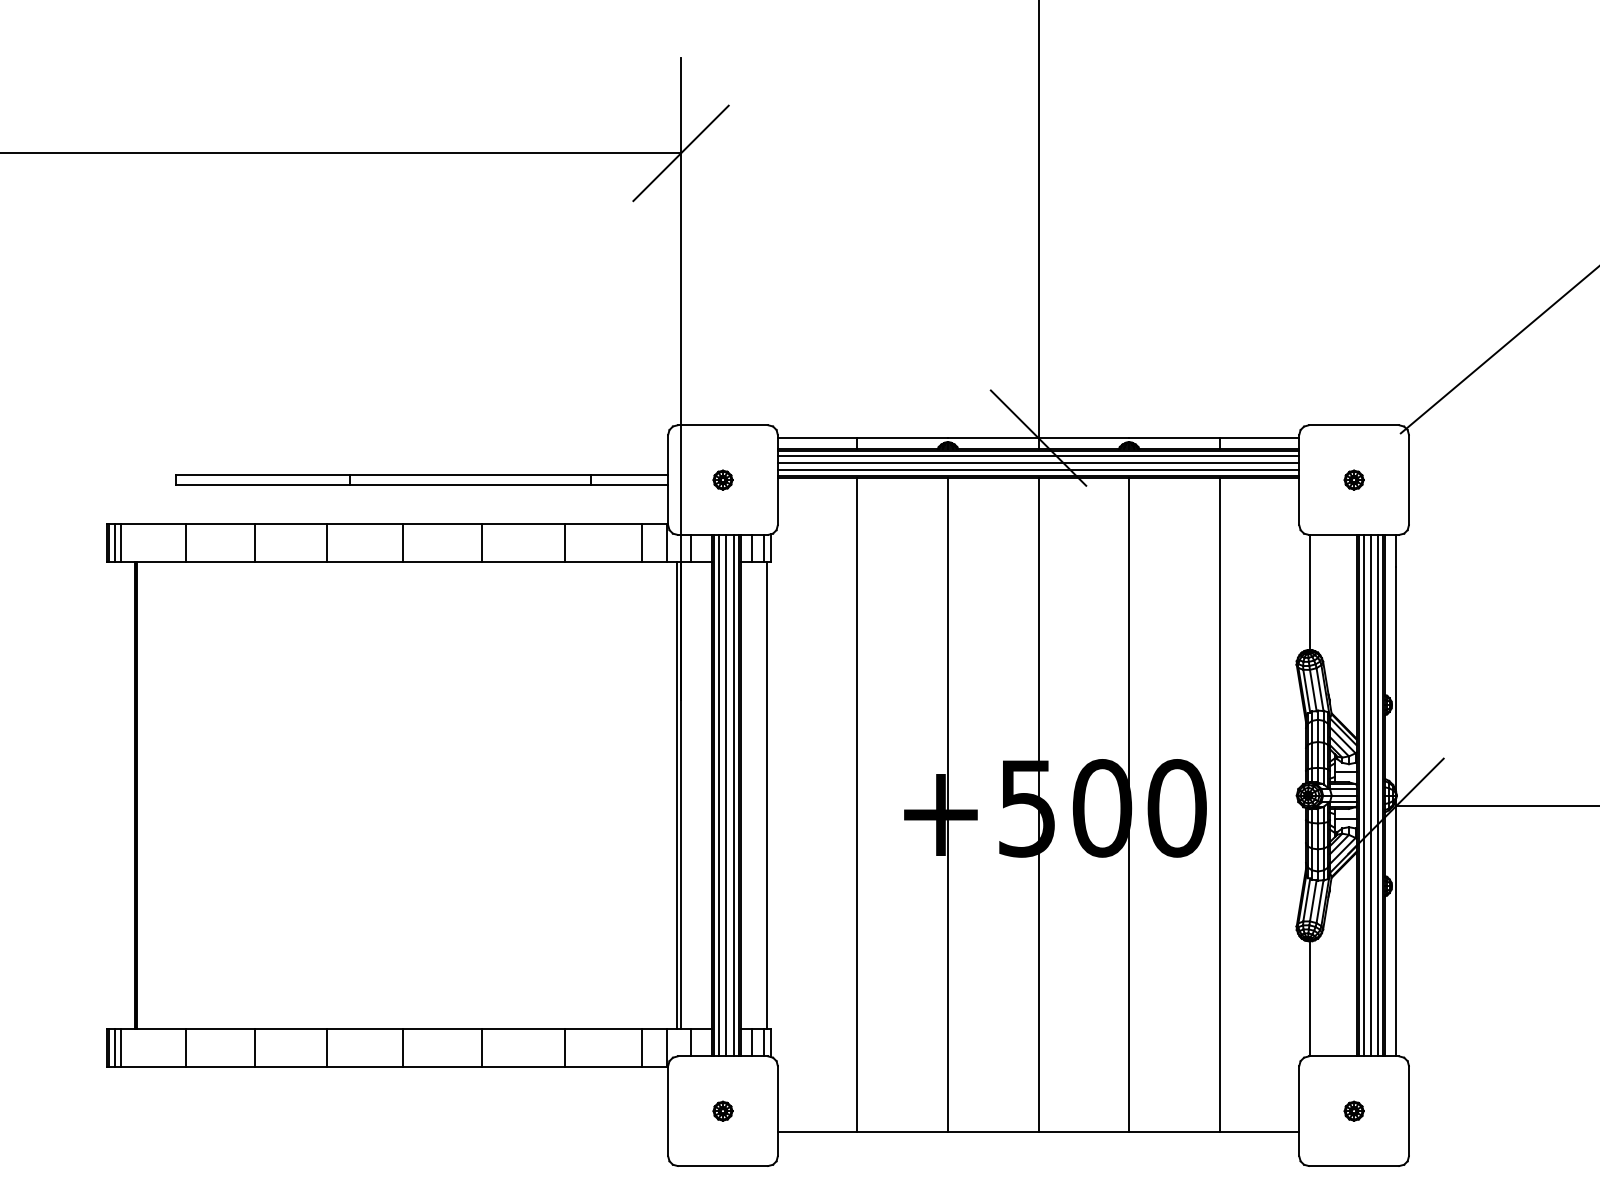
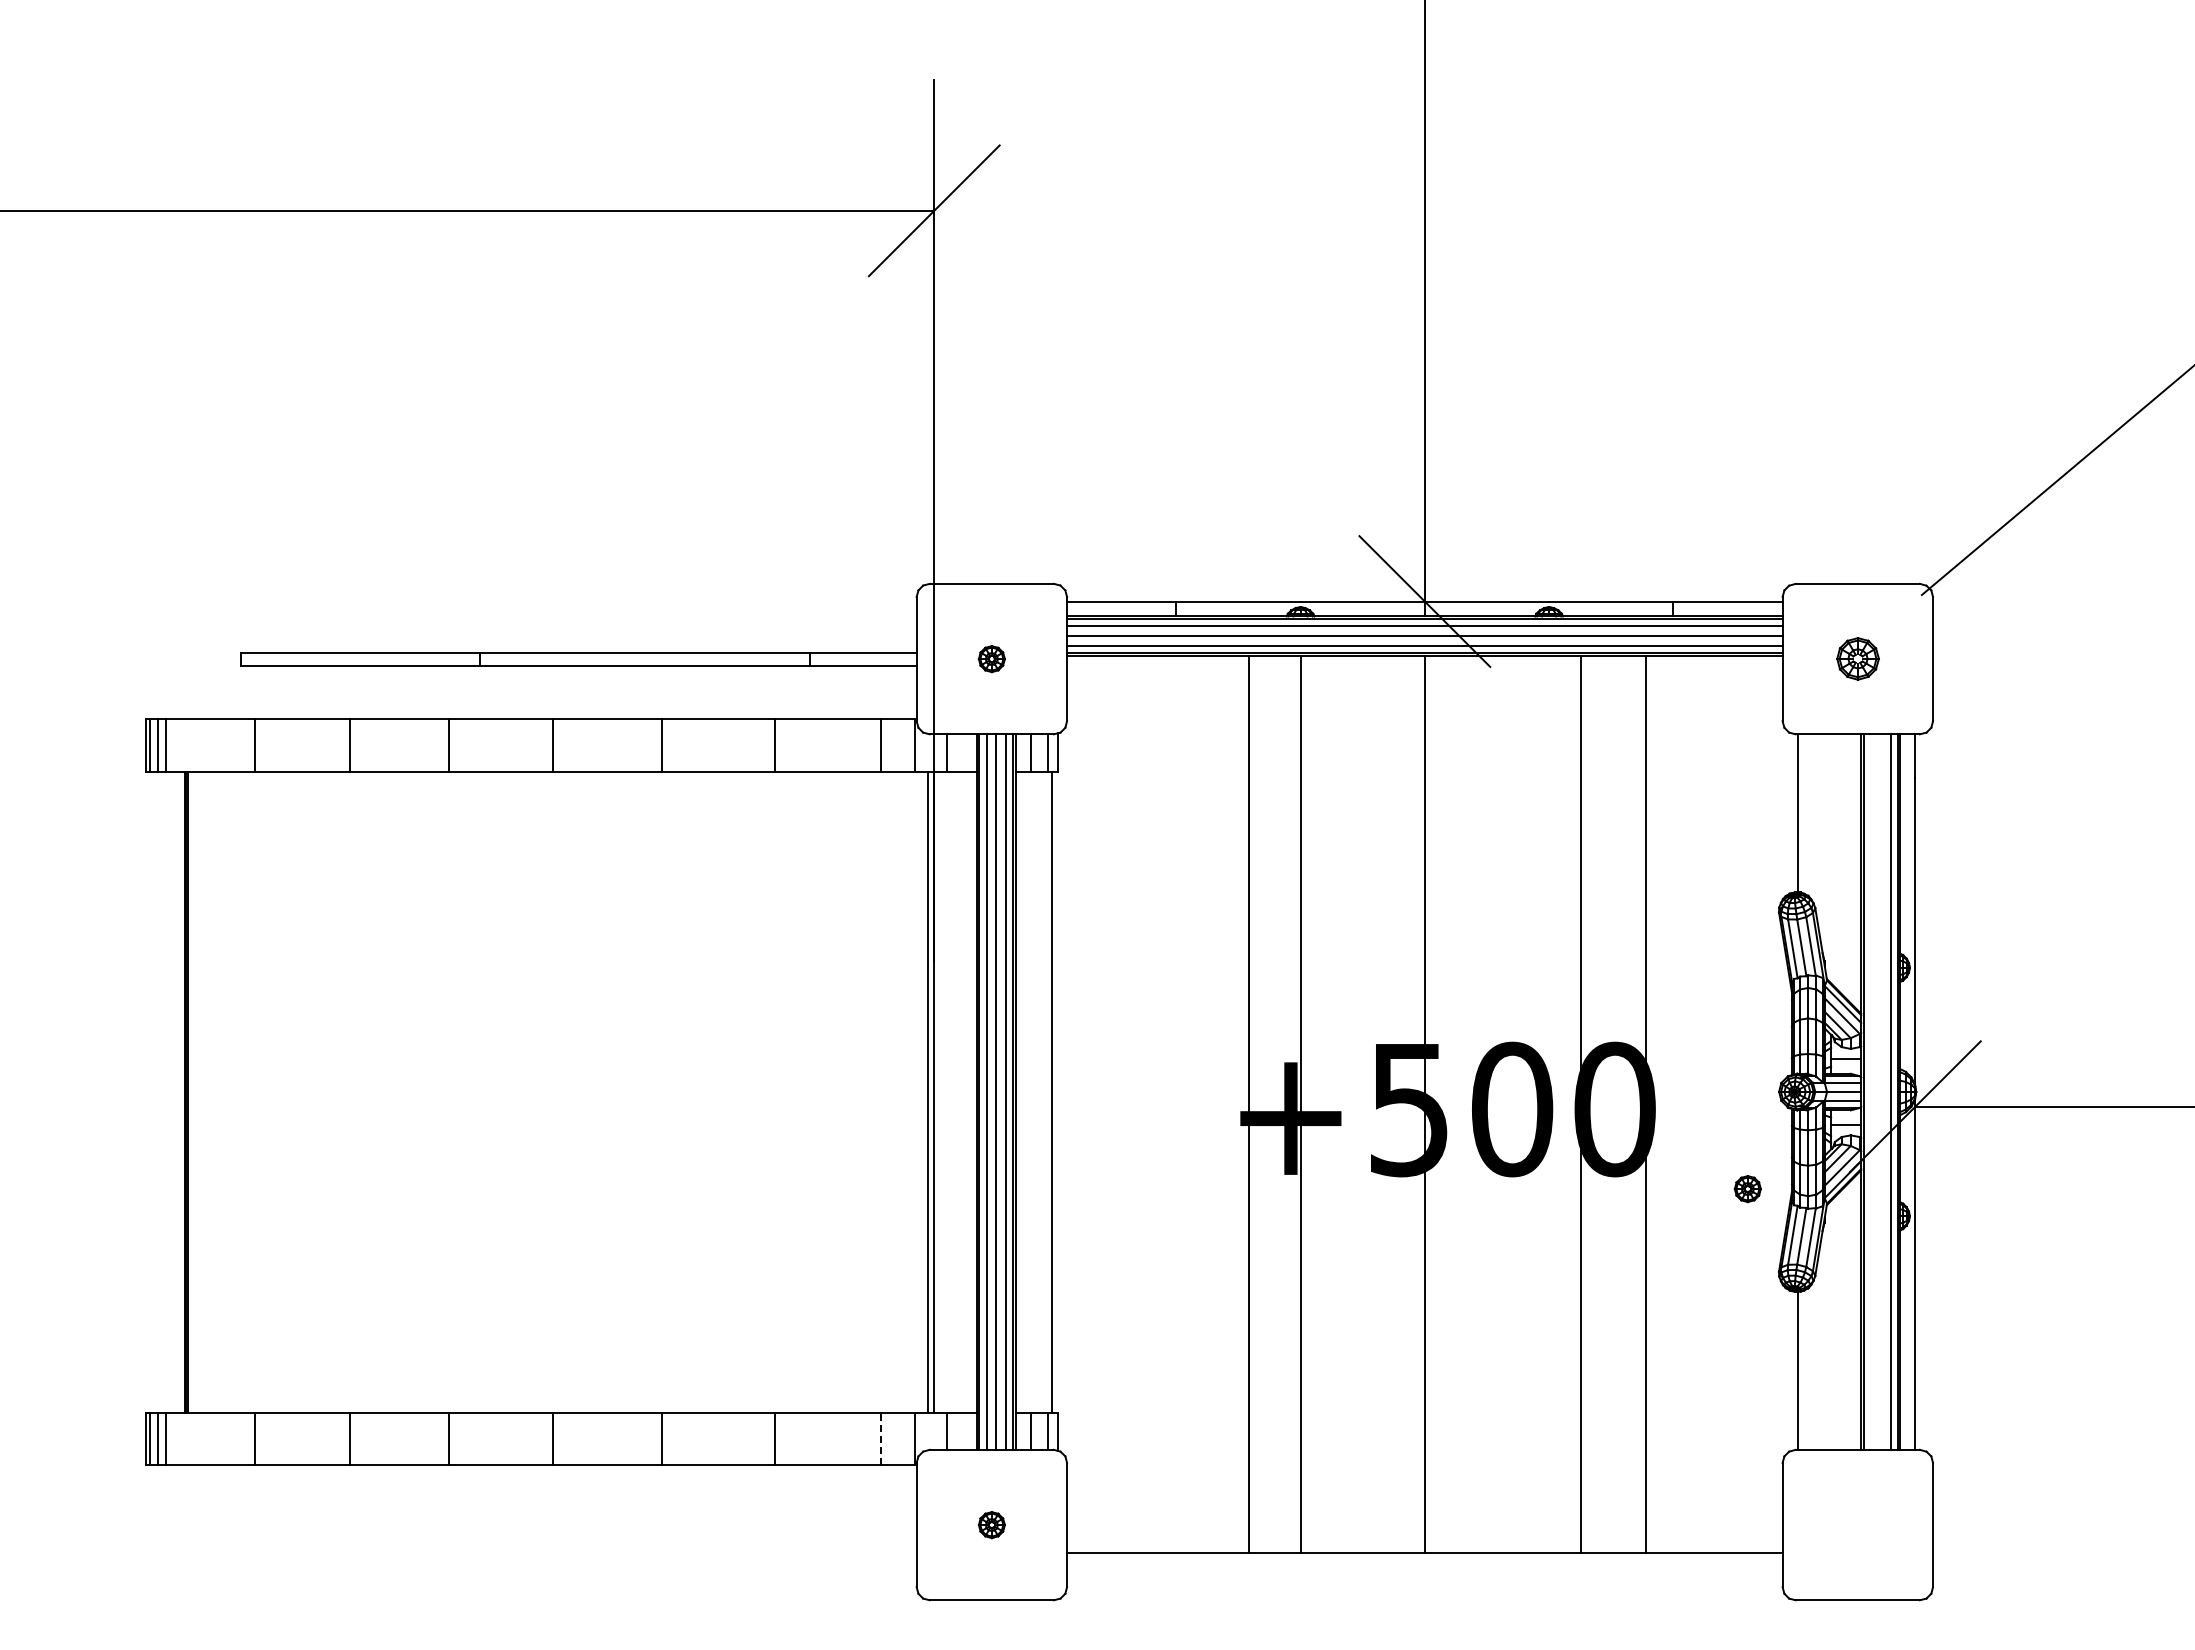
part: (1353, 480) -> (1857, 659), size x1.6
line: (1364, 795) -> (1871, 1091), removed
line: (1370, 795) -> (1880, 1091), removed
line: (857, 804) -> (1249, 1104), moved
line: (1129, 804) -> (1646, 1104), moved
line: (1219, 804) -> (1581, 1104), moved
line: (642, 1048) -> (881, 1438), solid -> dashed
part: (1353, 1111) -> (1747, 1189), moved

